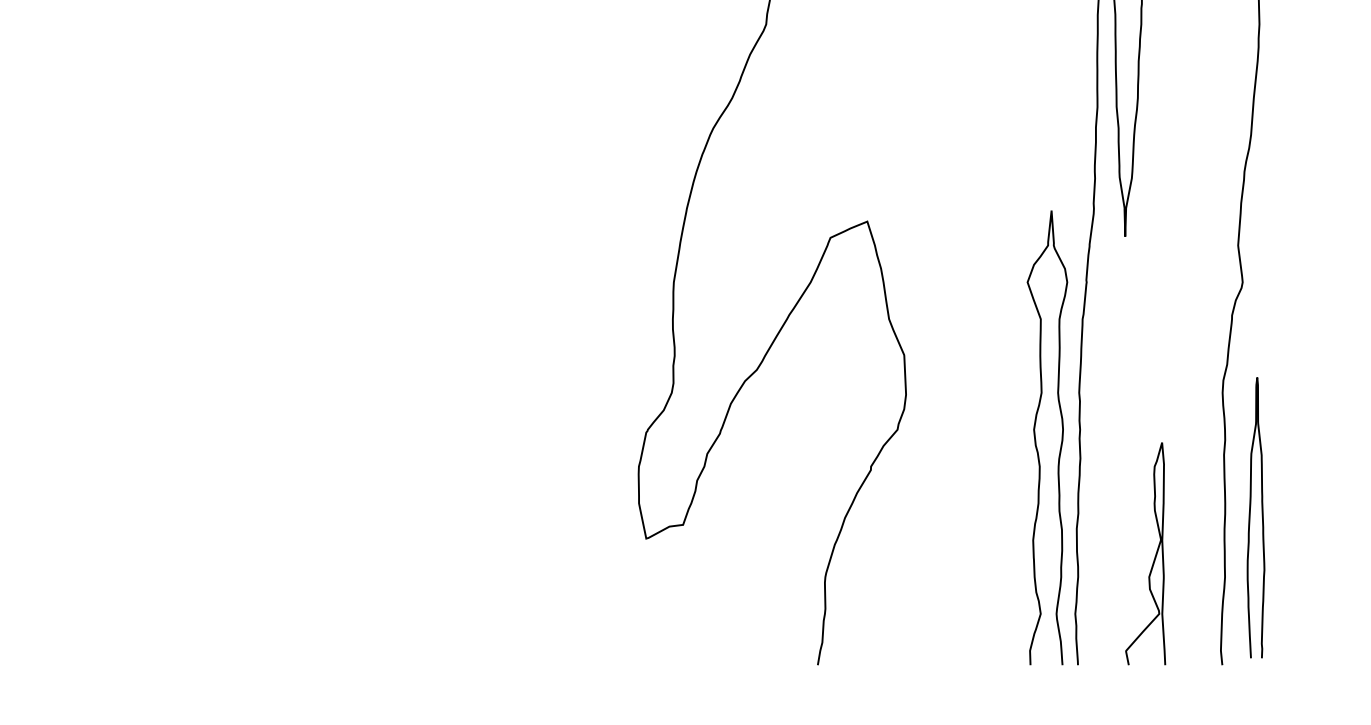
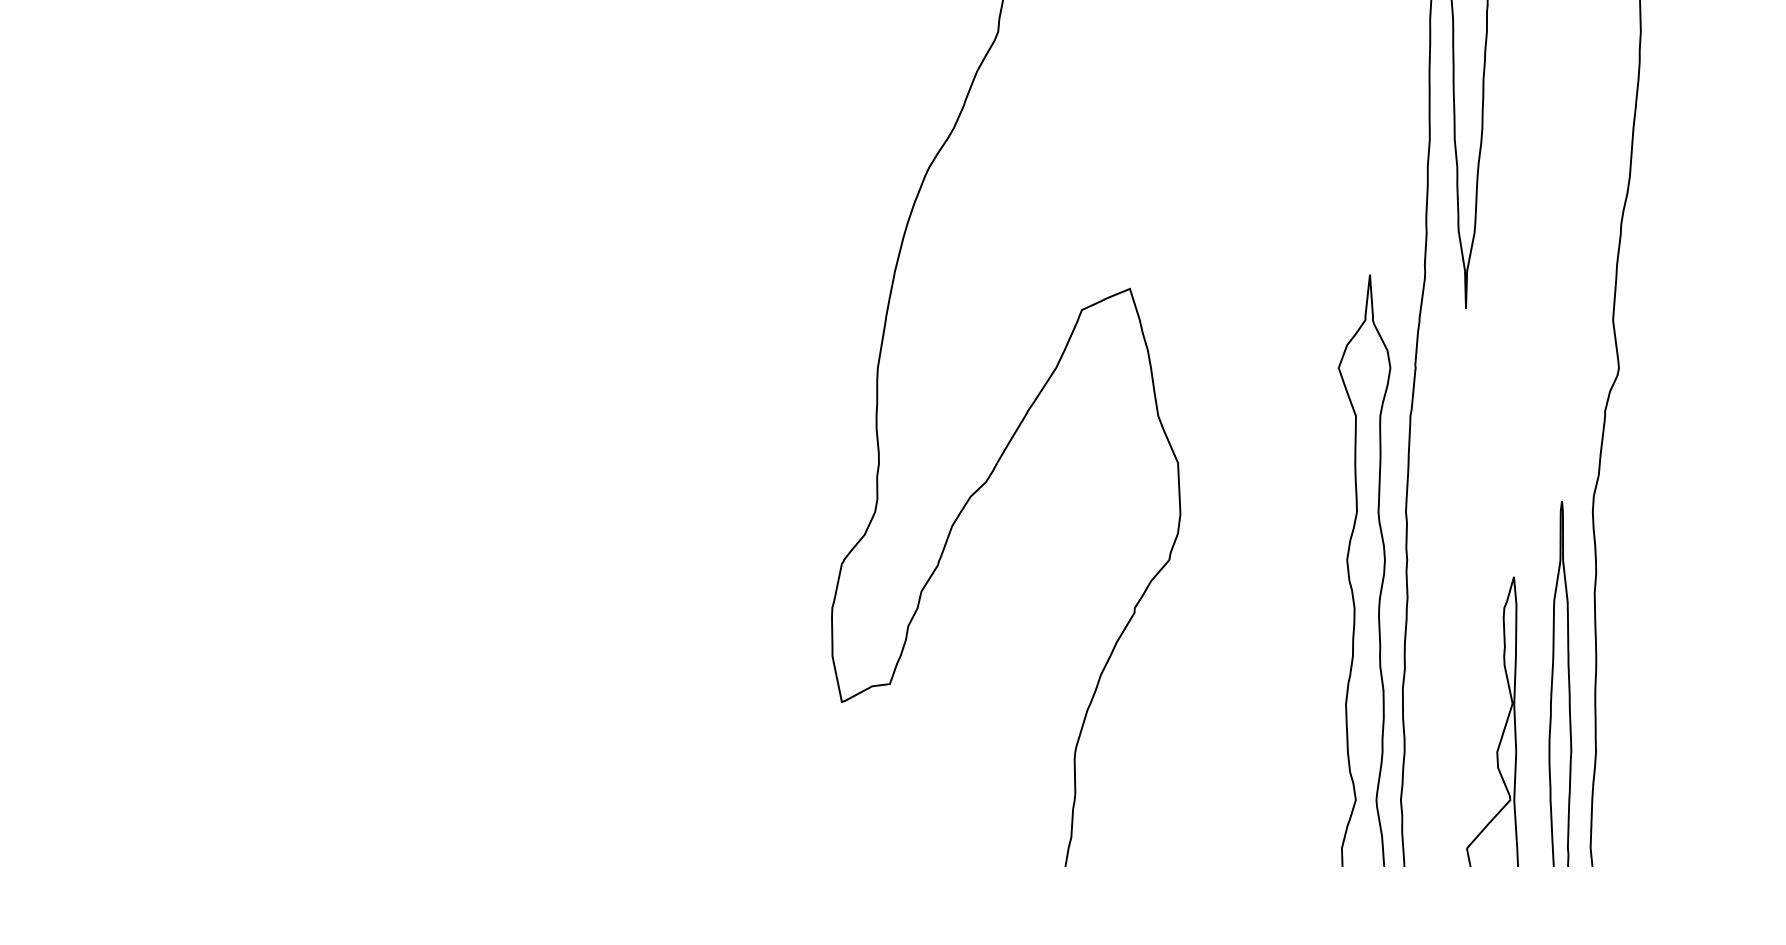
curve: (1249, 517) -> (1552, 683), moved

